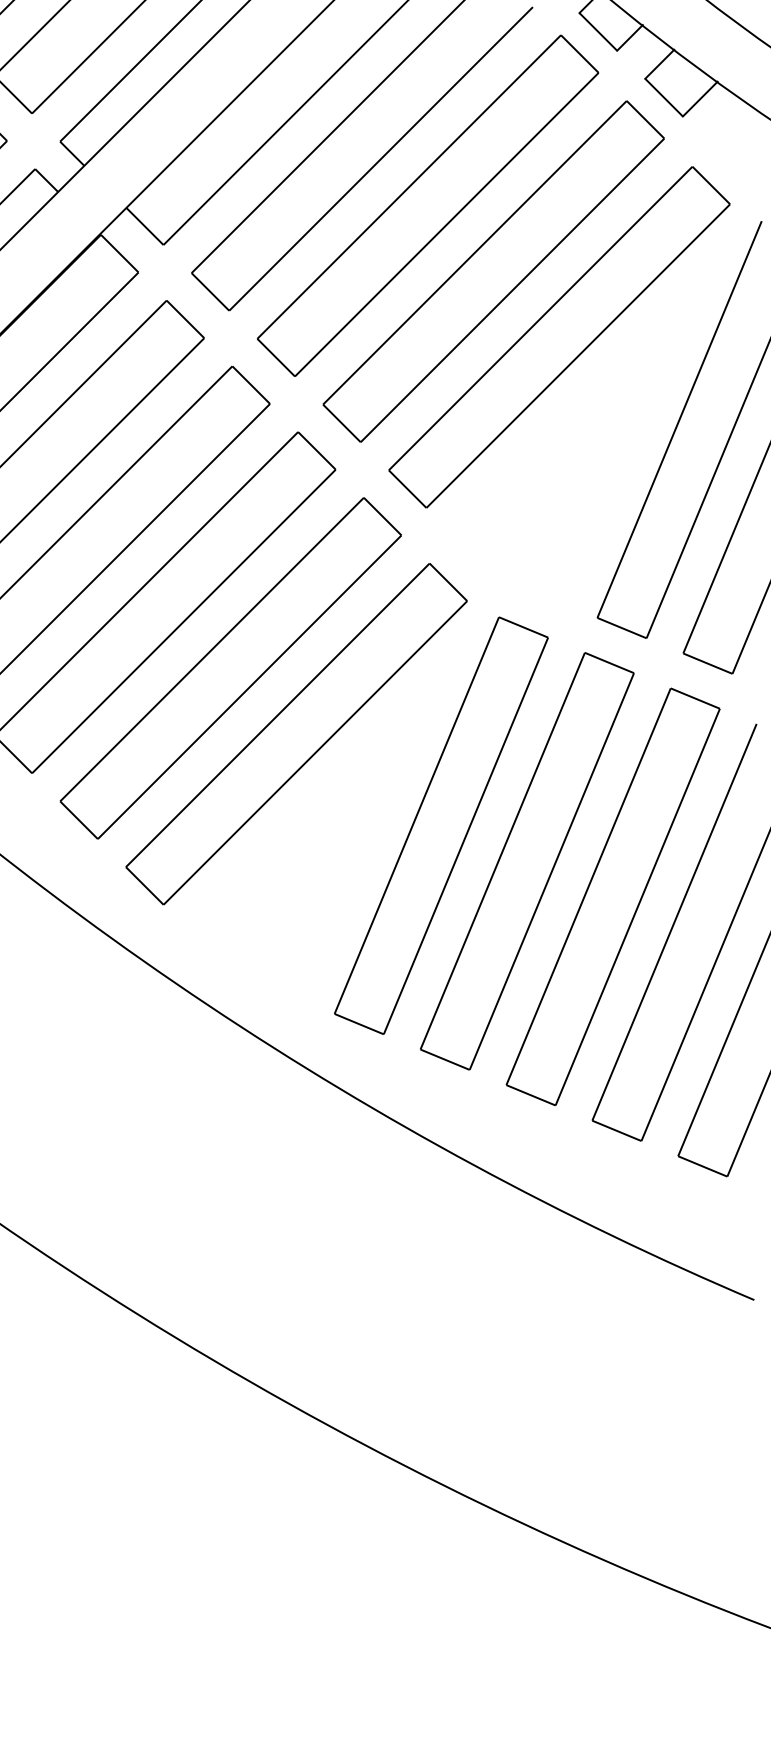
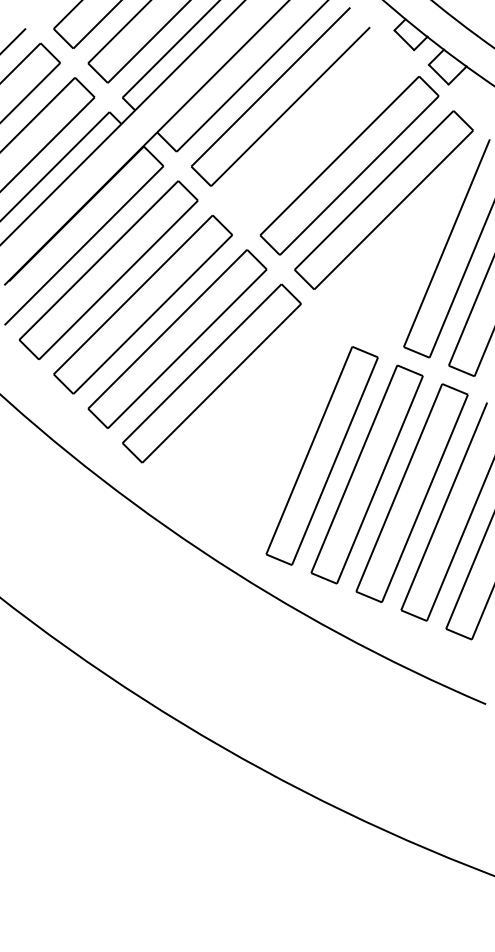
part: (426, 206) -> (314, 131), removed
part: (296, 733) -> (246, 407), removed

